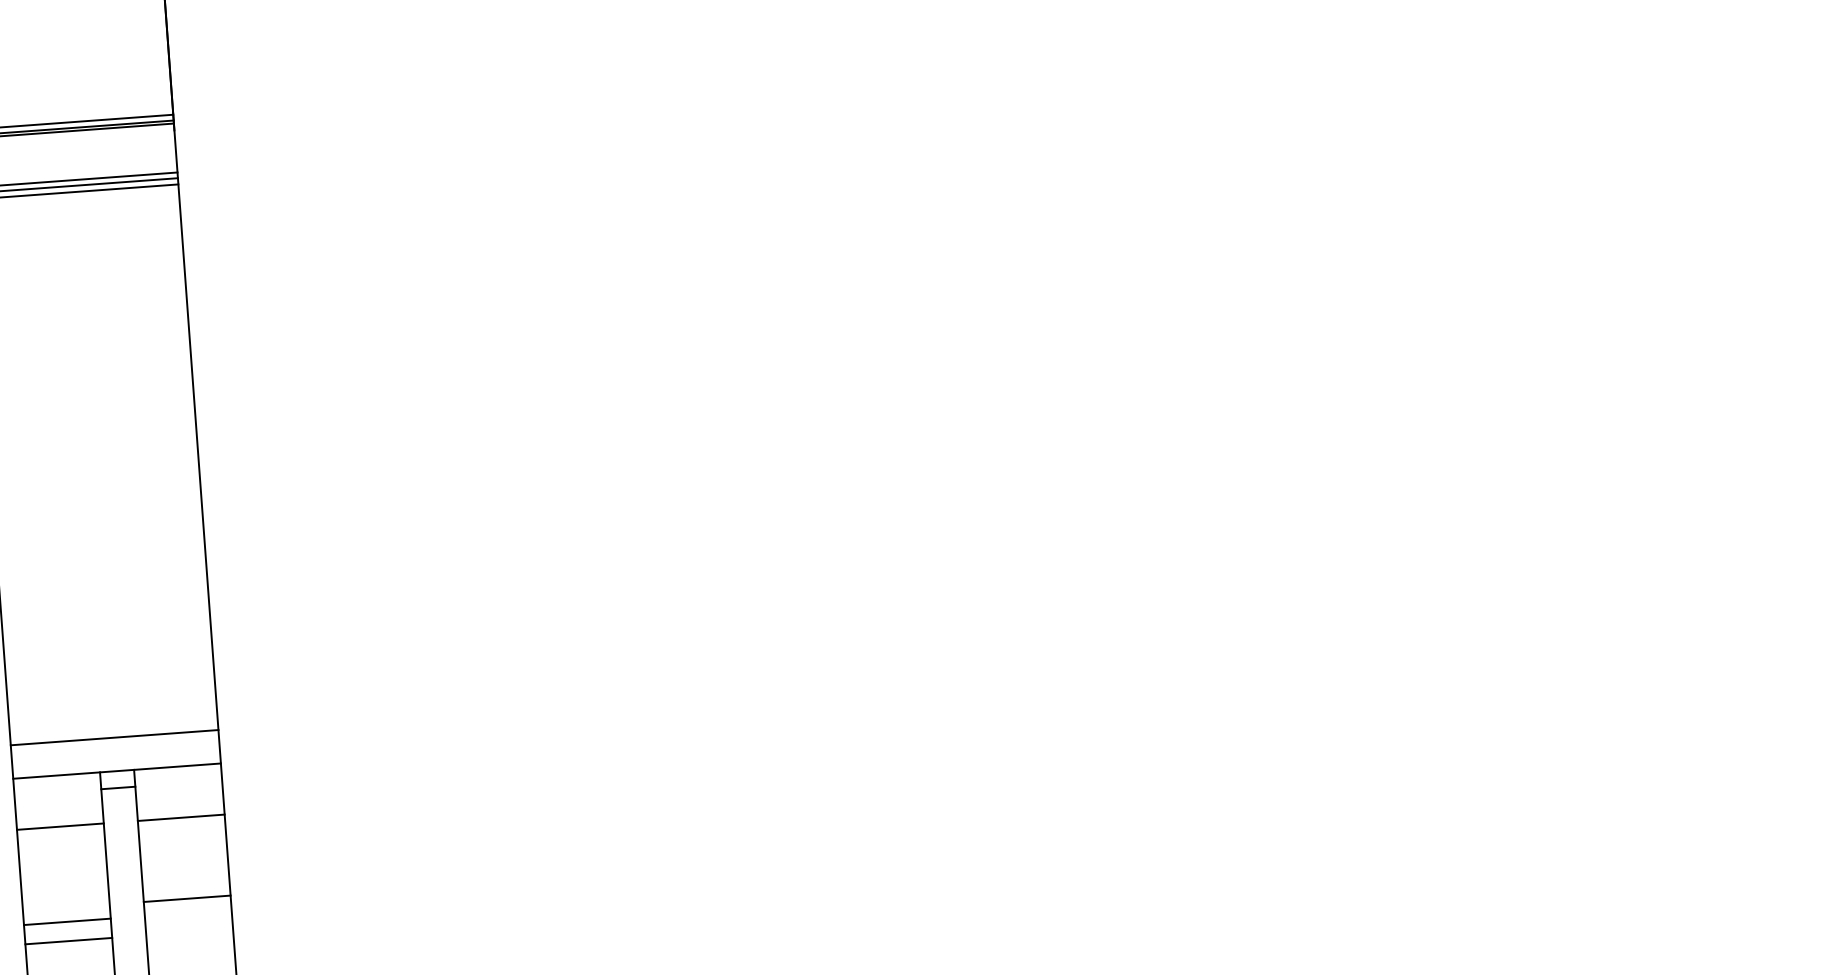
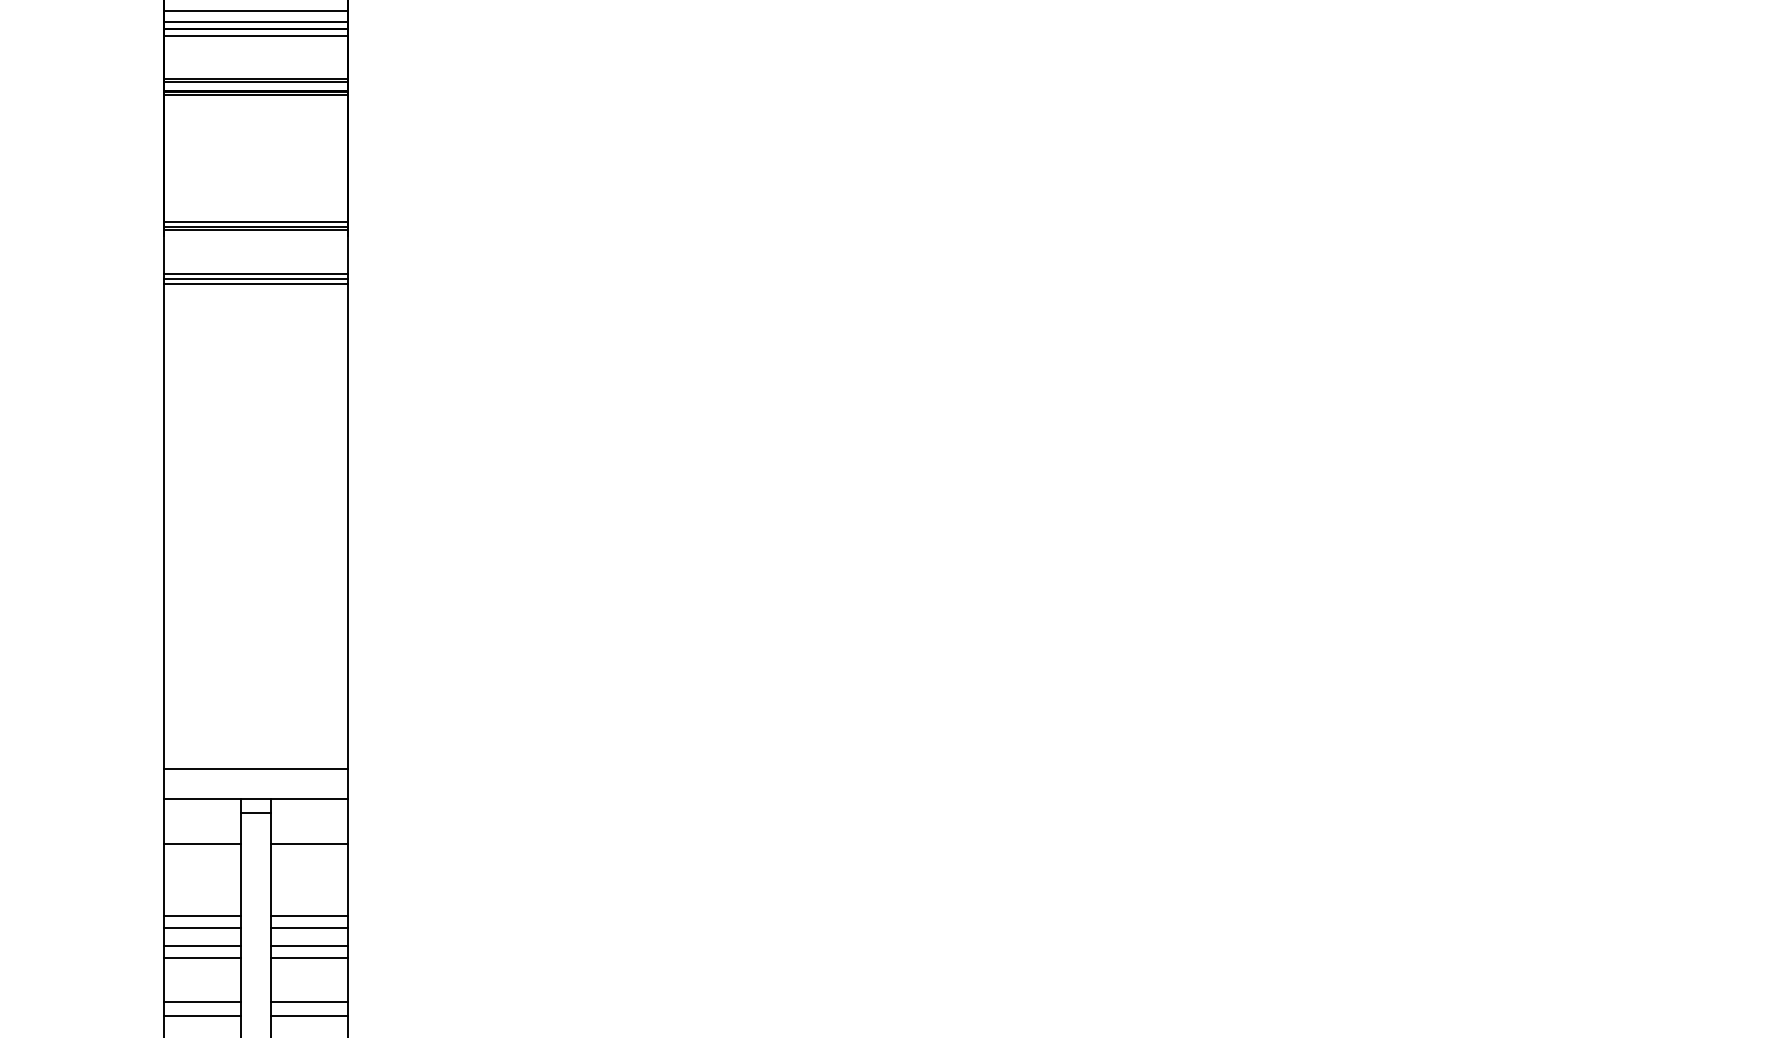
line: (66, 907) -> (202, 915), added
line: (187, 913) -> (309, 928), added
line: (189, 932) -> (309, 945), added
line: (190, 946) -> (309, 958), added
line: (69, 955) -> (202, 958), added

